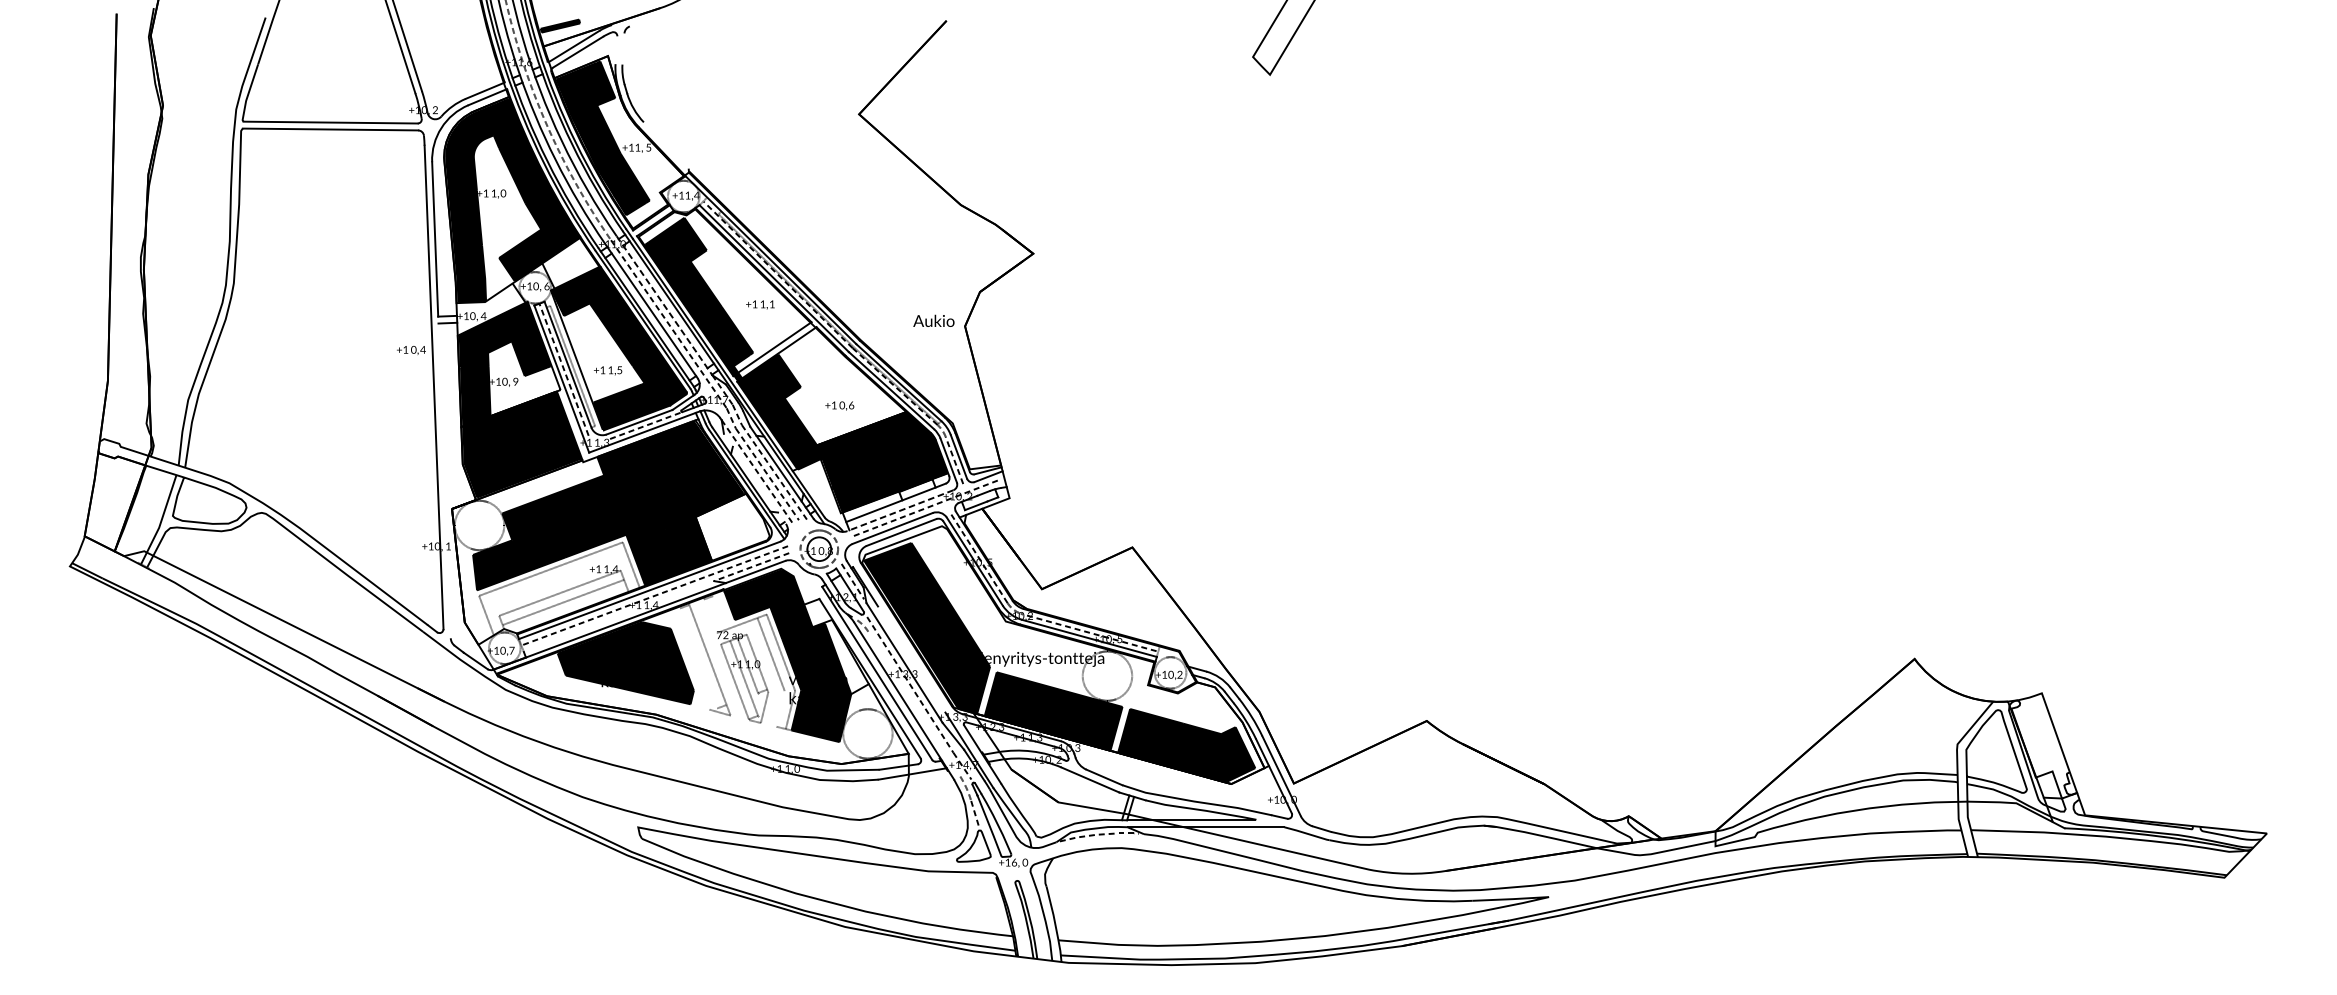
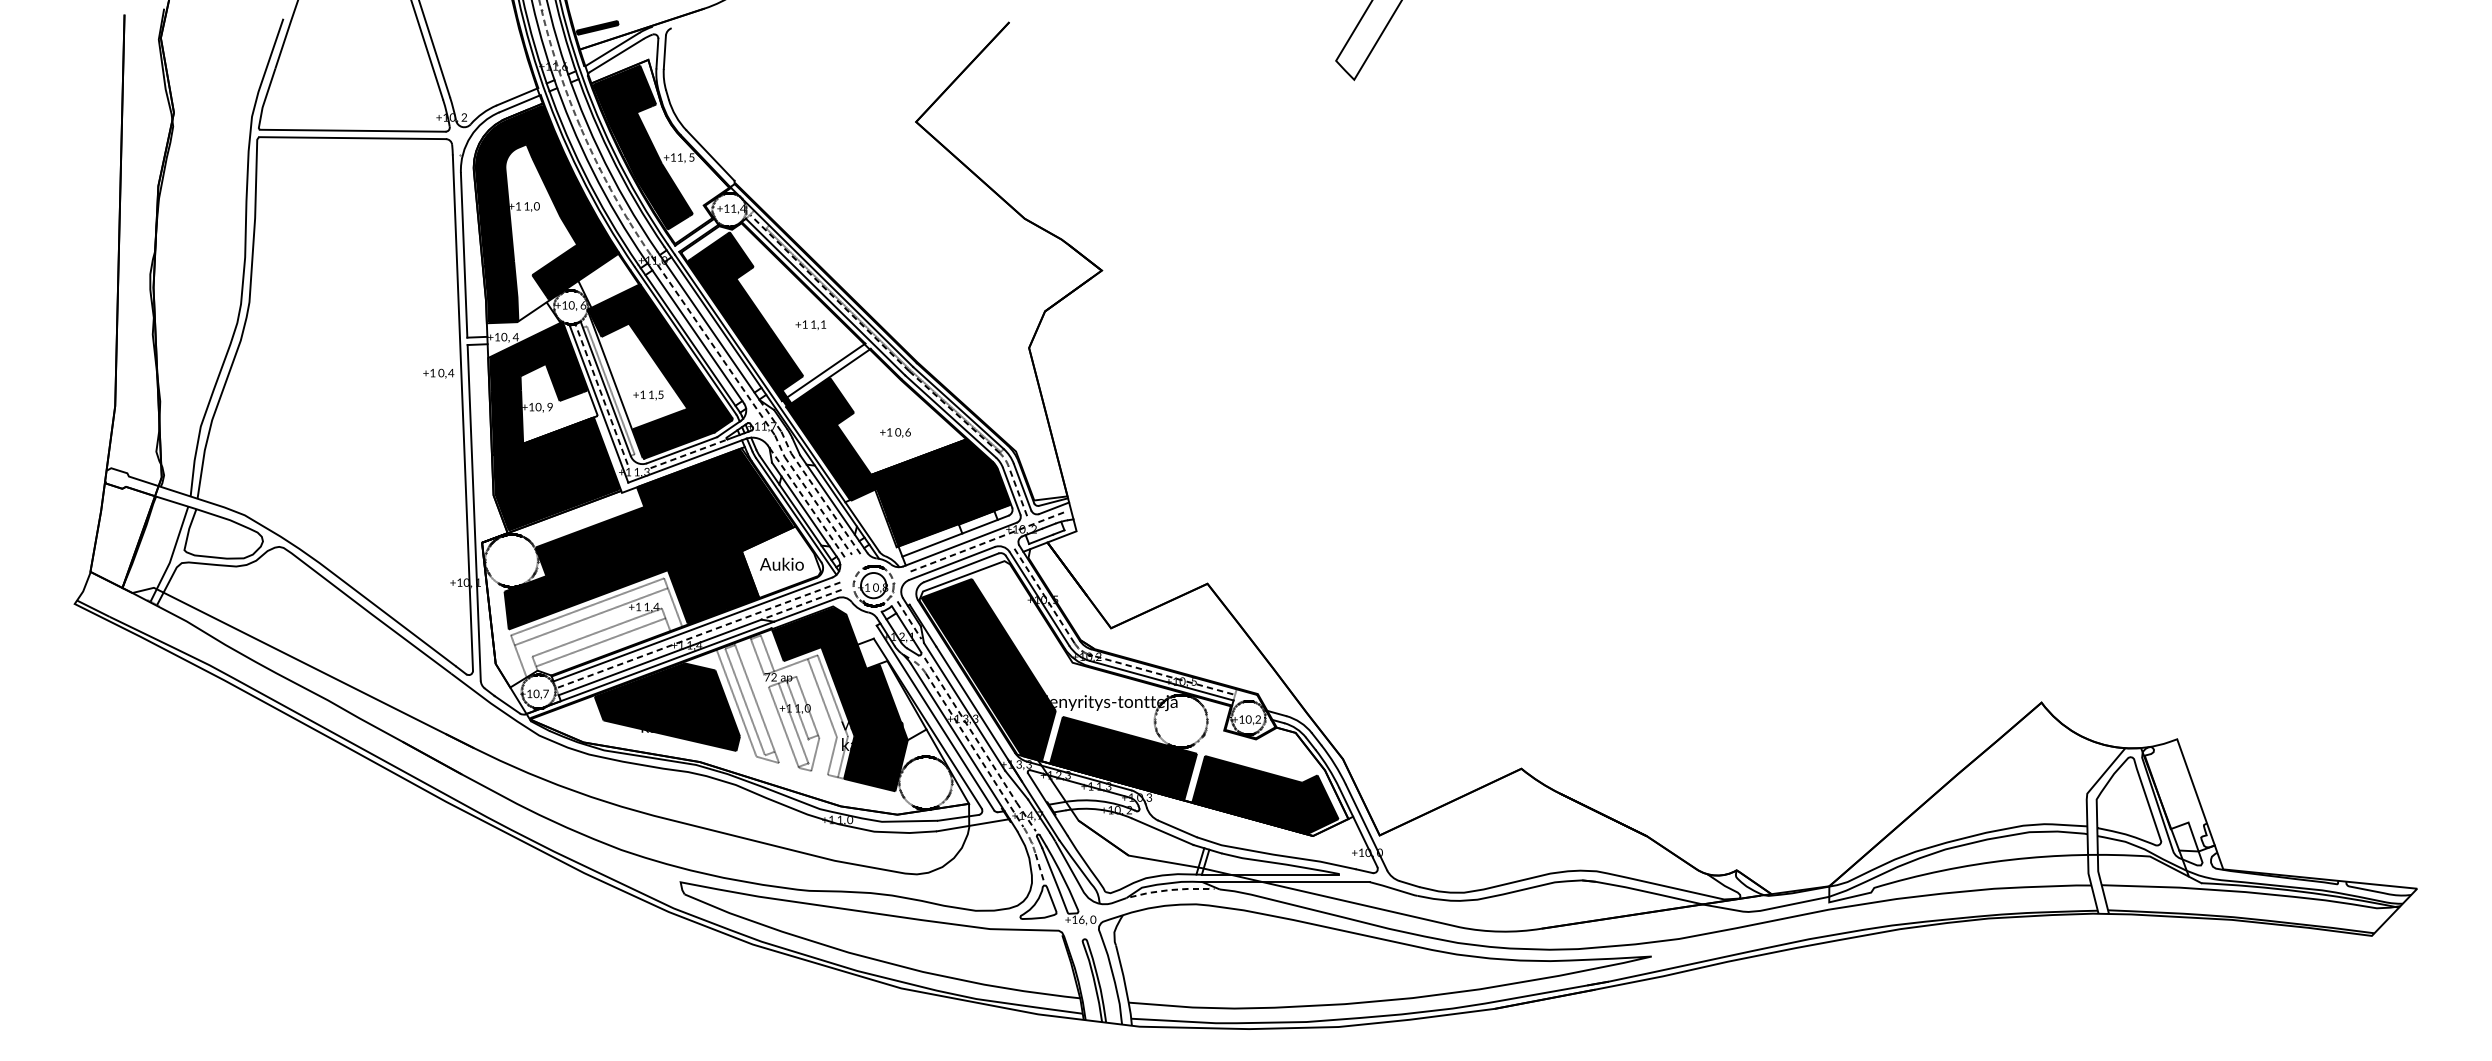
line: (623, 48) -> (664, 51), added
line: (616, 50) -> (657, 53), added
line: (666, 145) -> (710, 155), added
line: (664, 306) -> (708, 326), dashed -> solid
text: (933, 320) -> (781, 563), moved
line: (755, 478) -> (805, 510), added
line: (443, 480) -> (473, 512), added
line: (900, 510) -> (960, 544), dashed -> solid
line: (553, 578) -> (590, 616), added
line: (719, 612) -> (767, 653), added
line: (618, 616) -> (659, 657), added
line: (710, 616) -> (757, 657), added
line: (699, 657) -> (745, 701), added
line: (690, 658) -> (736, 702), added
line: (917, 669) -> (978, 713), added
line: (913, 702) -> (974, 749), added
line: (779, 708) -> (831, 755), added

